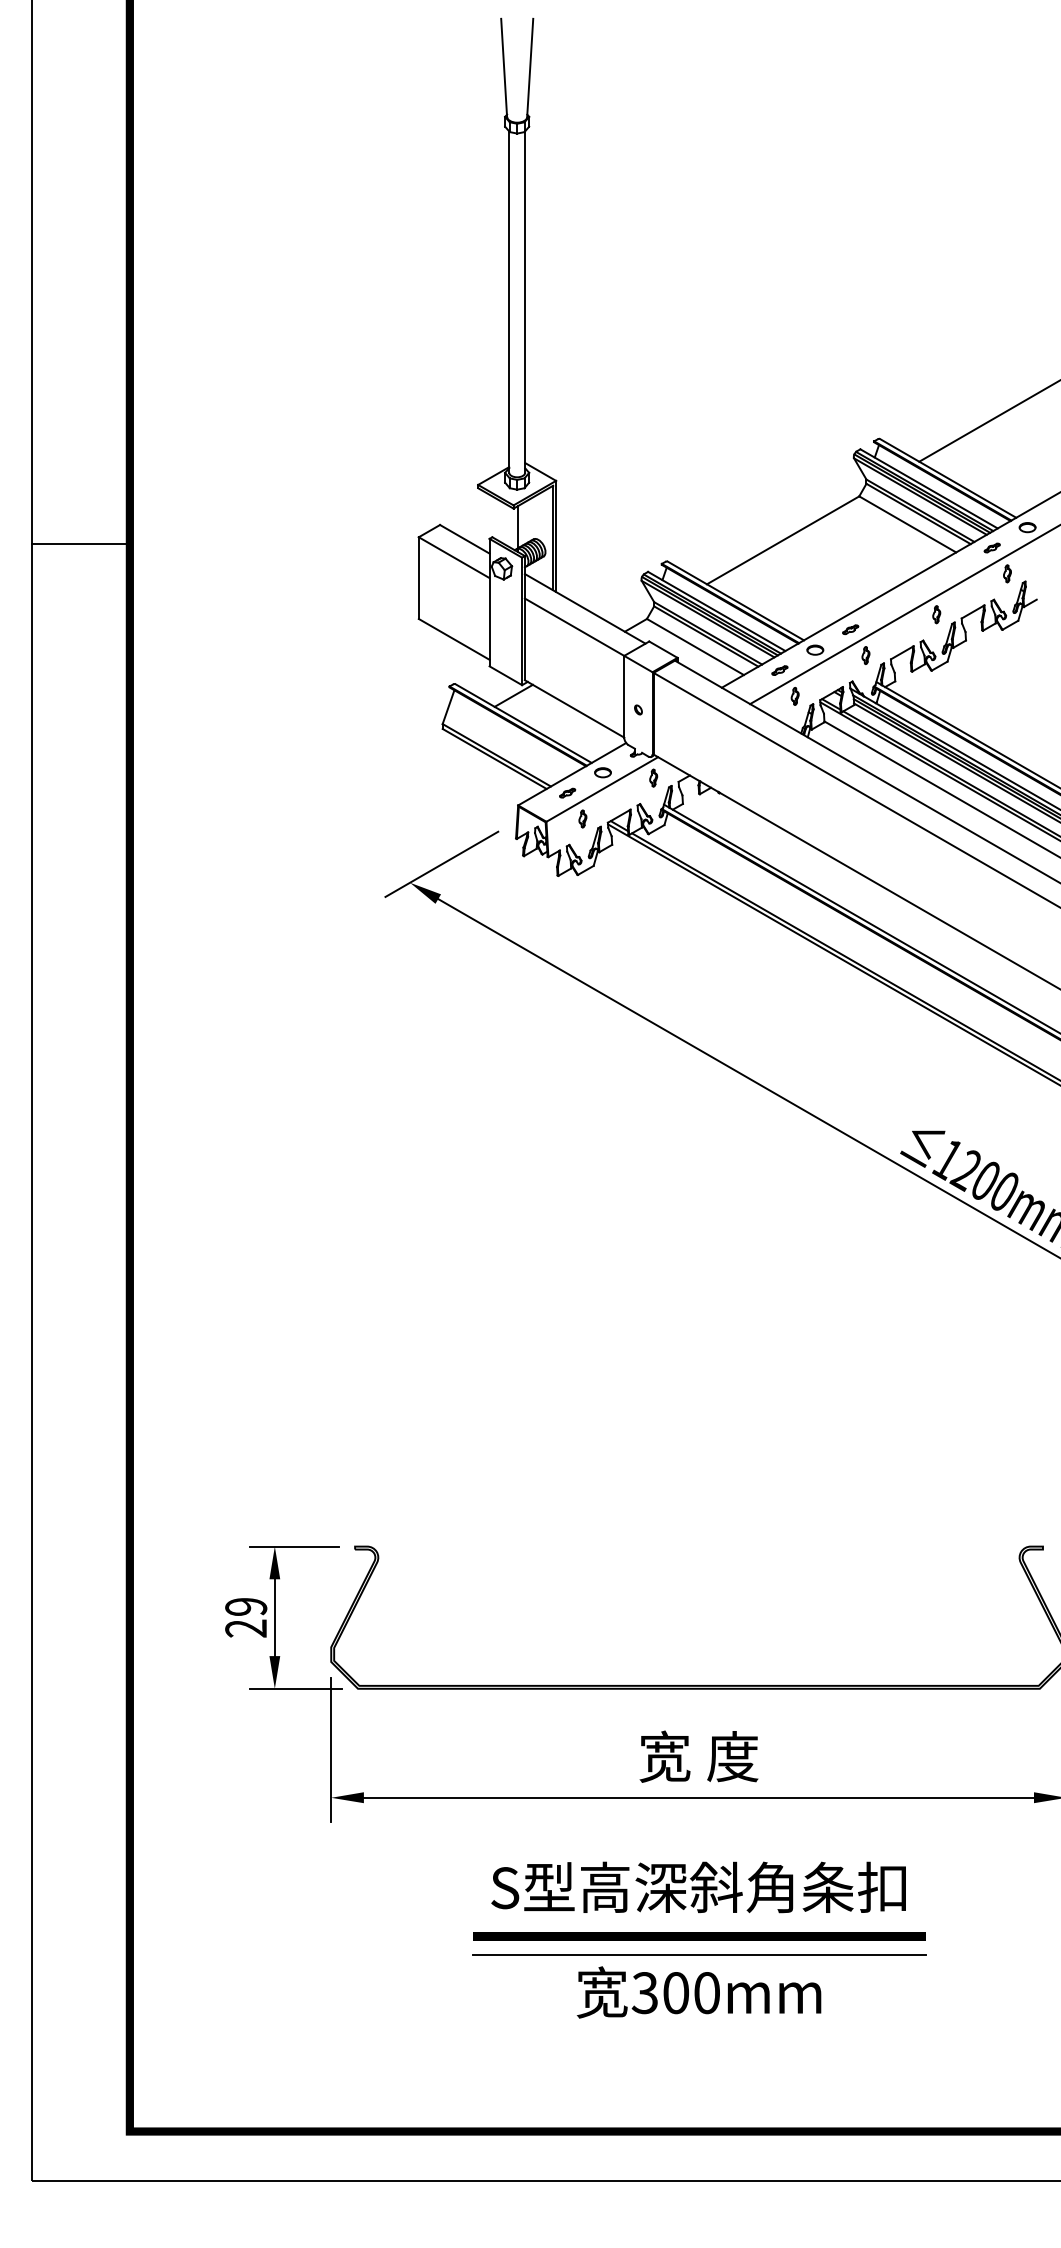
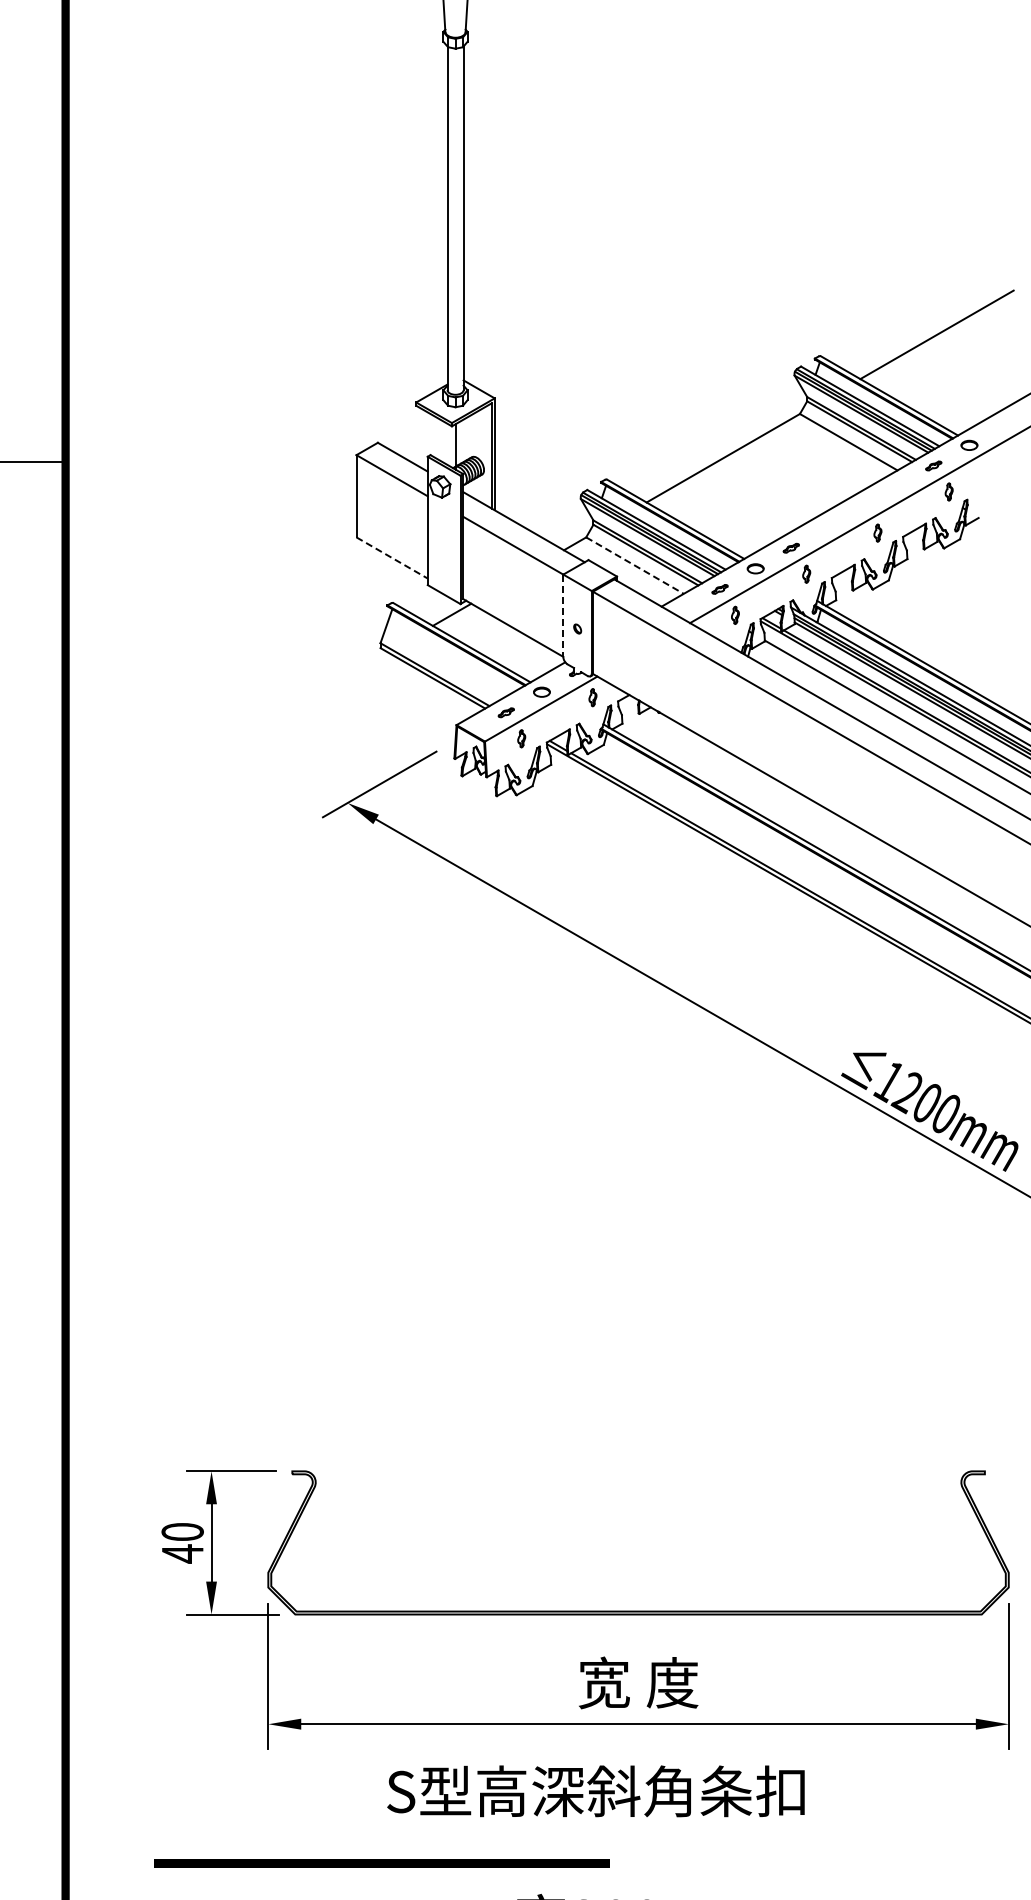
line: (454, 639) -> (392, 558), solid -> dashed
line: (695, 647) -> (635, 566), solid -> dashed
line: (624, 696) -> (563, 615), solid -> dashed
text: (246, 1618) -> (183, 1543), 29 -> 40
text: (698, 1887) -> (595, 1791), moved
line: (699, 1936) -> (382, 1863), moved
line: (699, 1954) -> (639, 1882), removed

